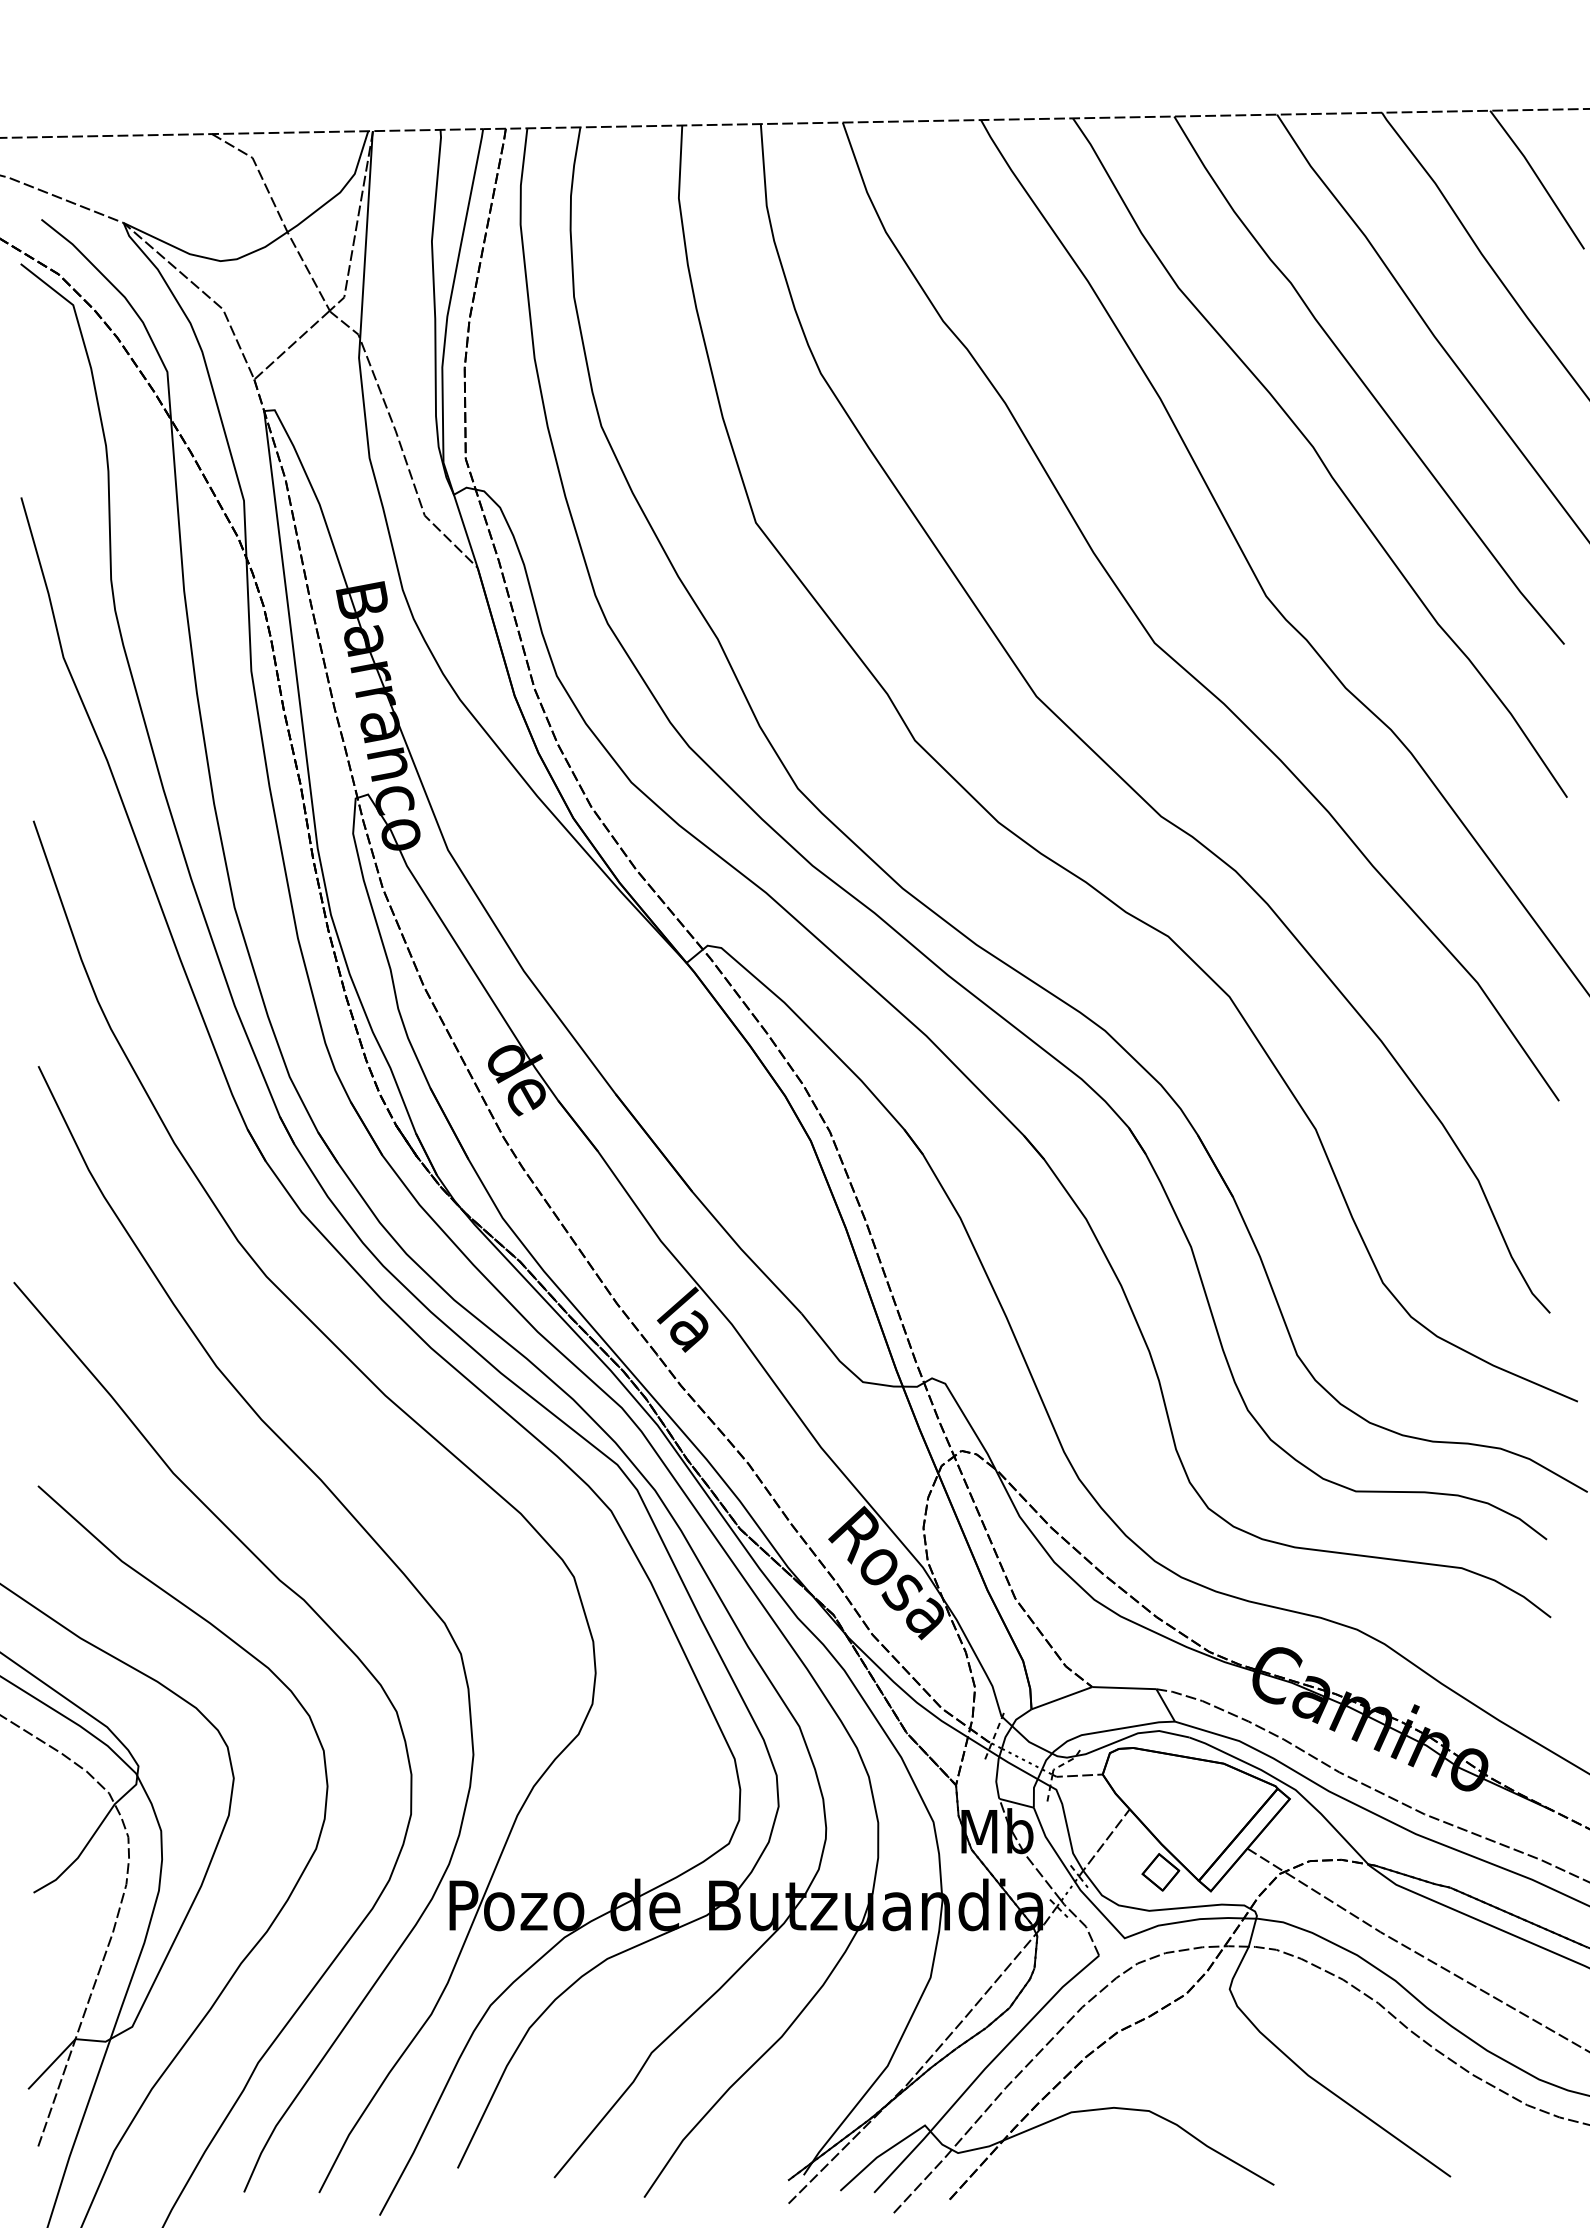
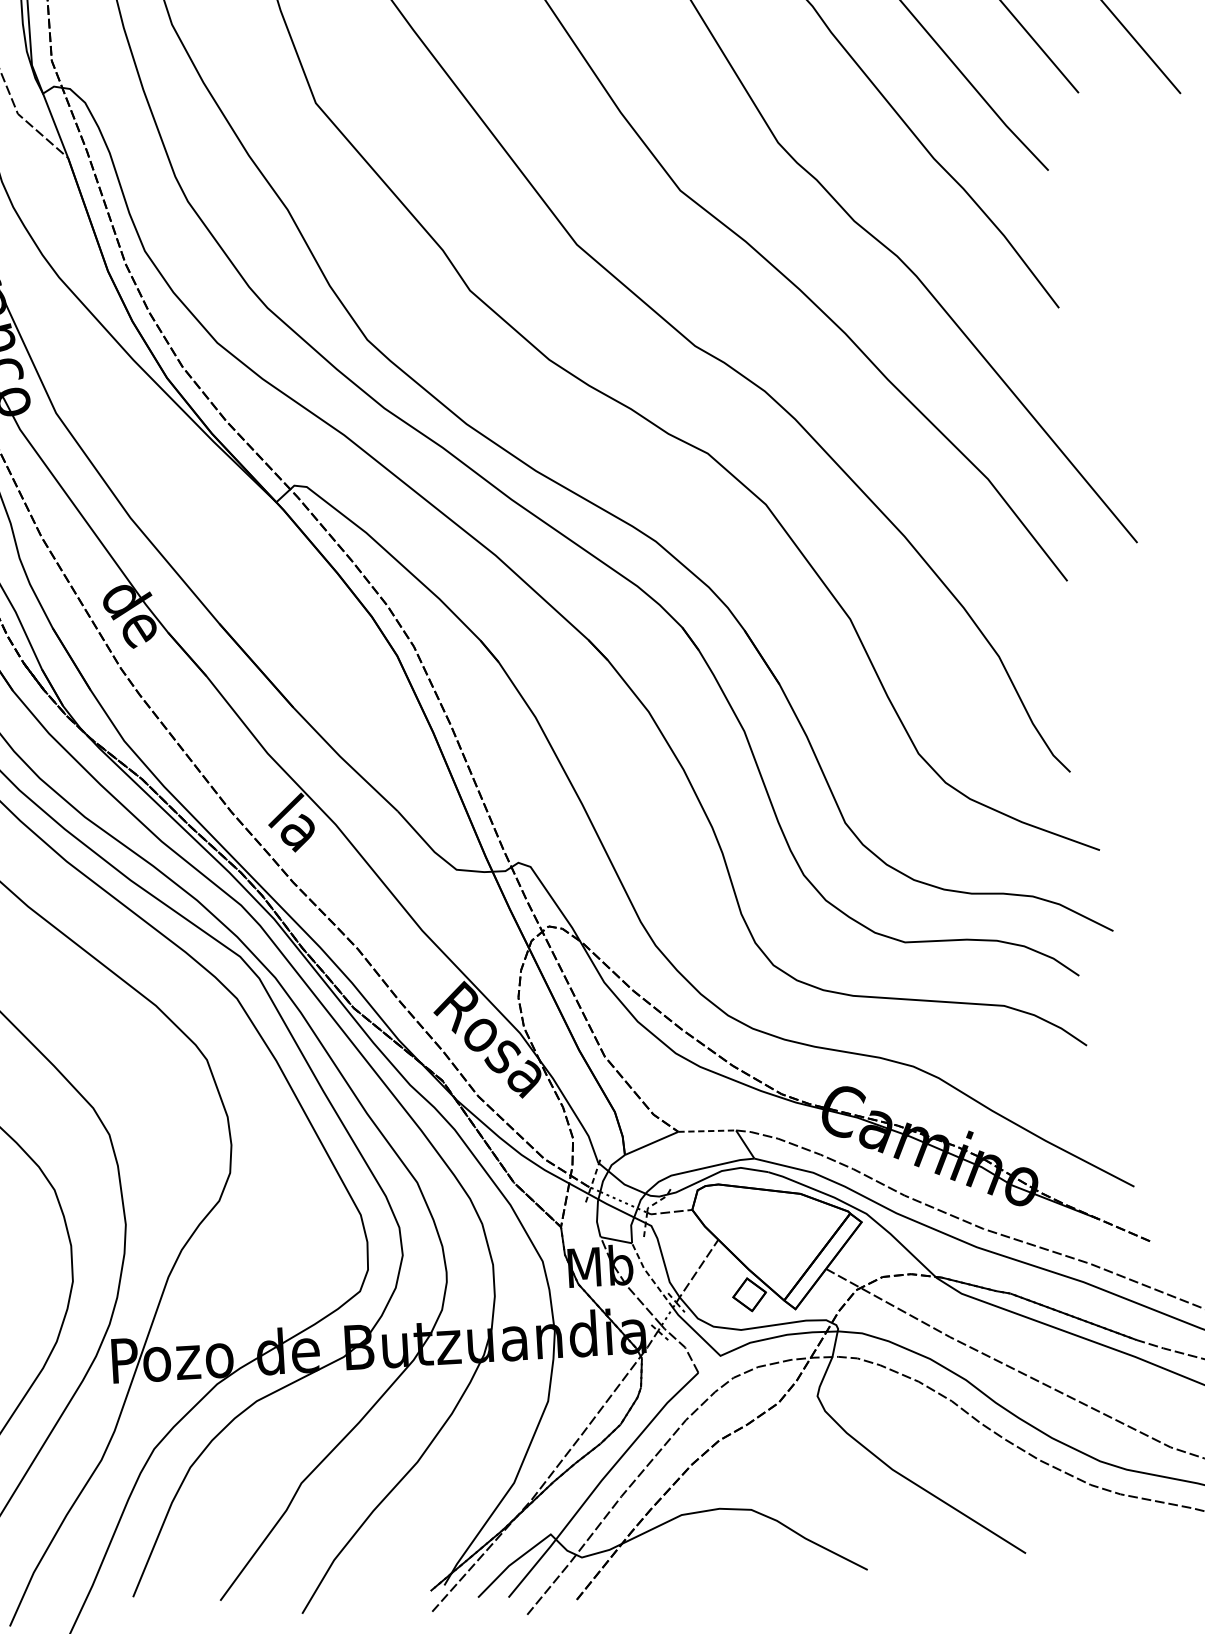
line: (1124, 1688) -> (707, 1131), solid -> dashed
line: (1051, 1845) -> (649, 1276), solid -> dashed

